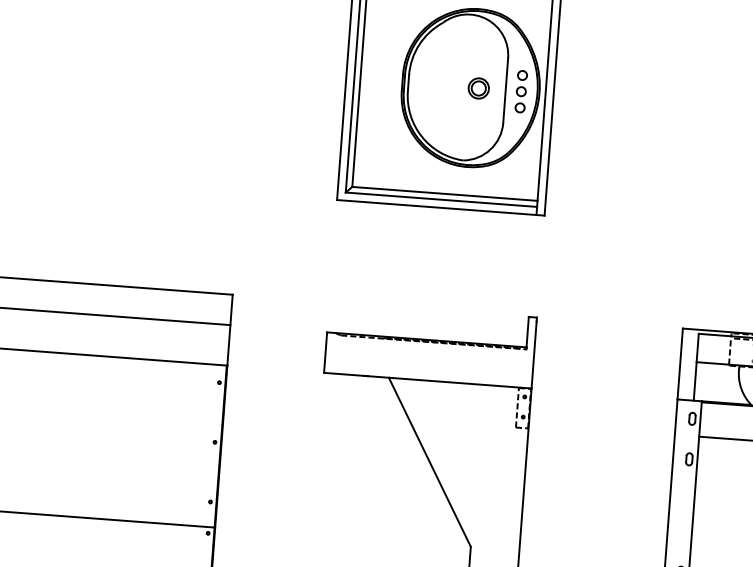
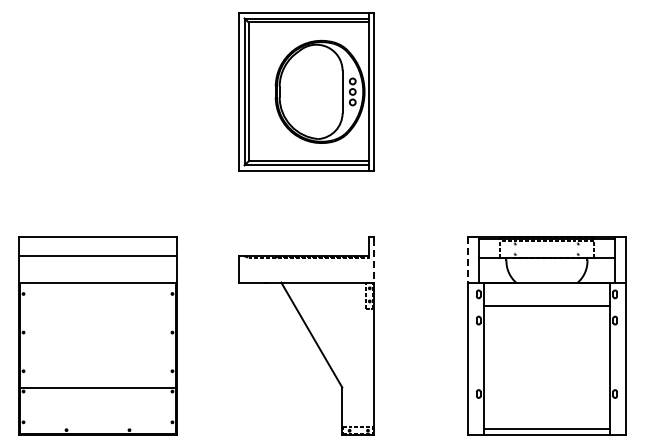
part: (477, 87) -> (324, 91), removed
line: (533, 354) -> (373, 260), solid -> dashed
line: (680, 363) -> (468, 259), solid -> dashed

